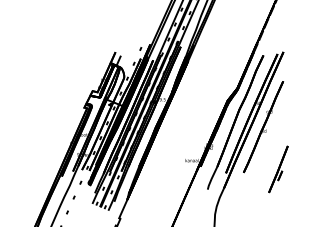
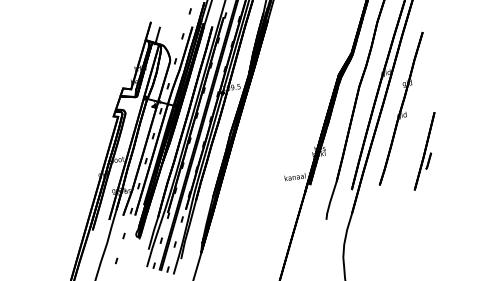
part: (278, 169) -> (424, 151), moved

